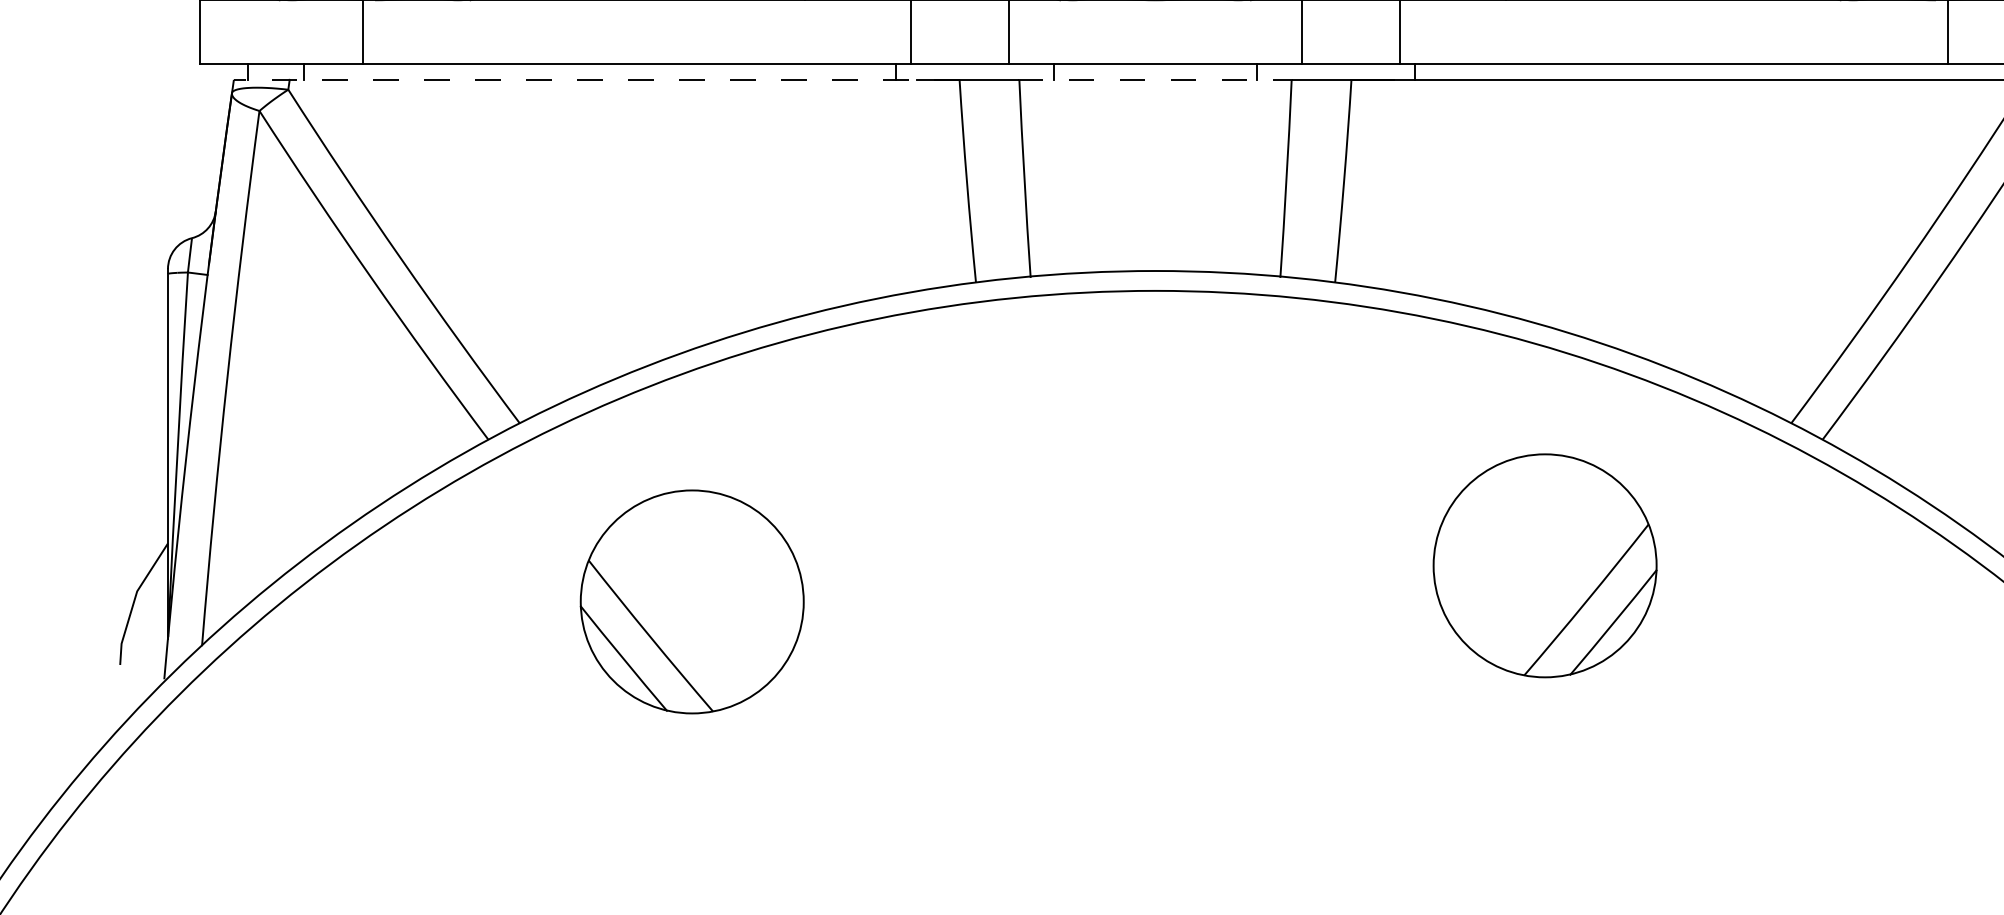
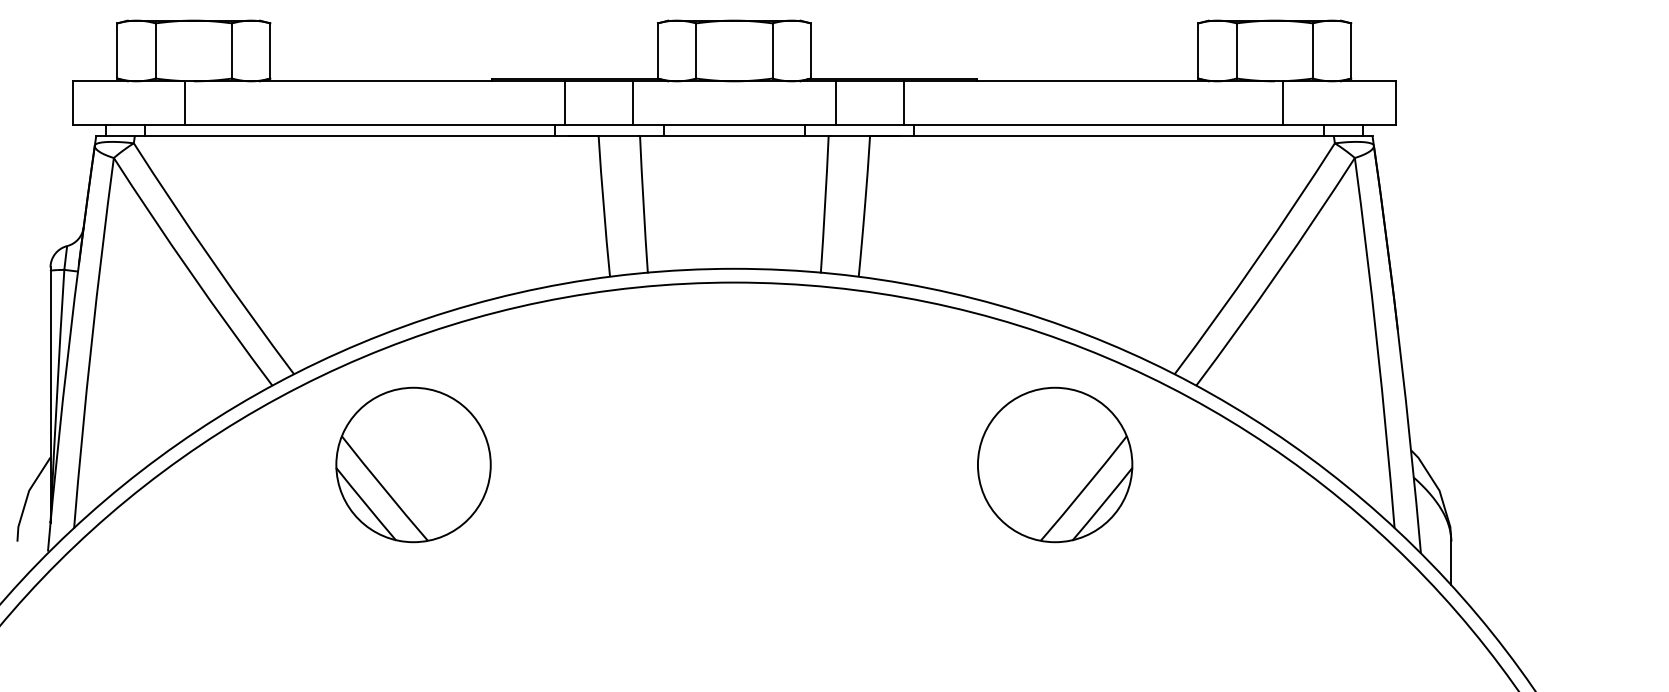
line: (595, 79) -> (346, 136), dashed -> solid
line: (1155, 79) -> (734, 136), dashed -> solid
part: (1545, 565) -> (1055, 464), moved
part: (692, 601) -> (413, 464), moved

